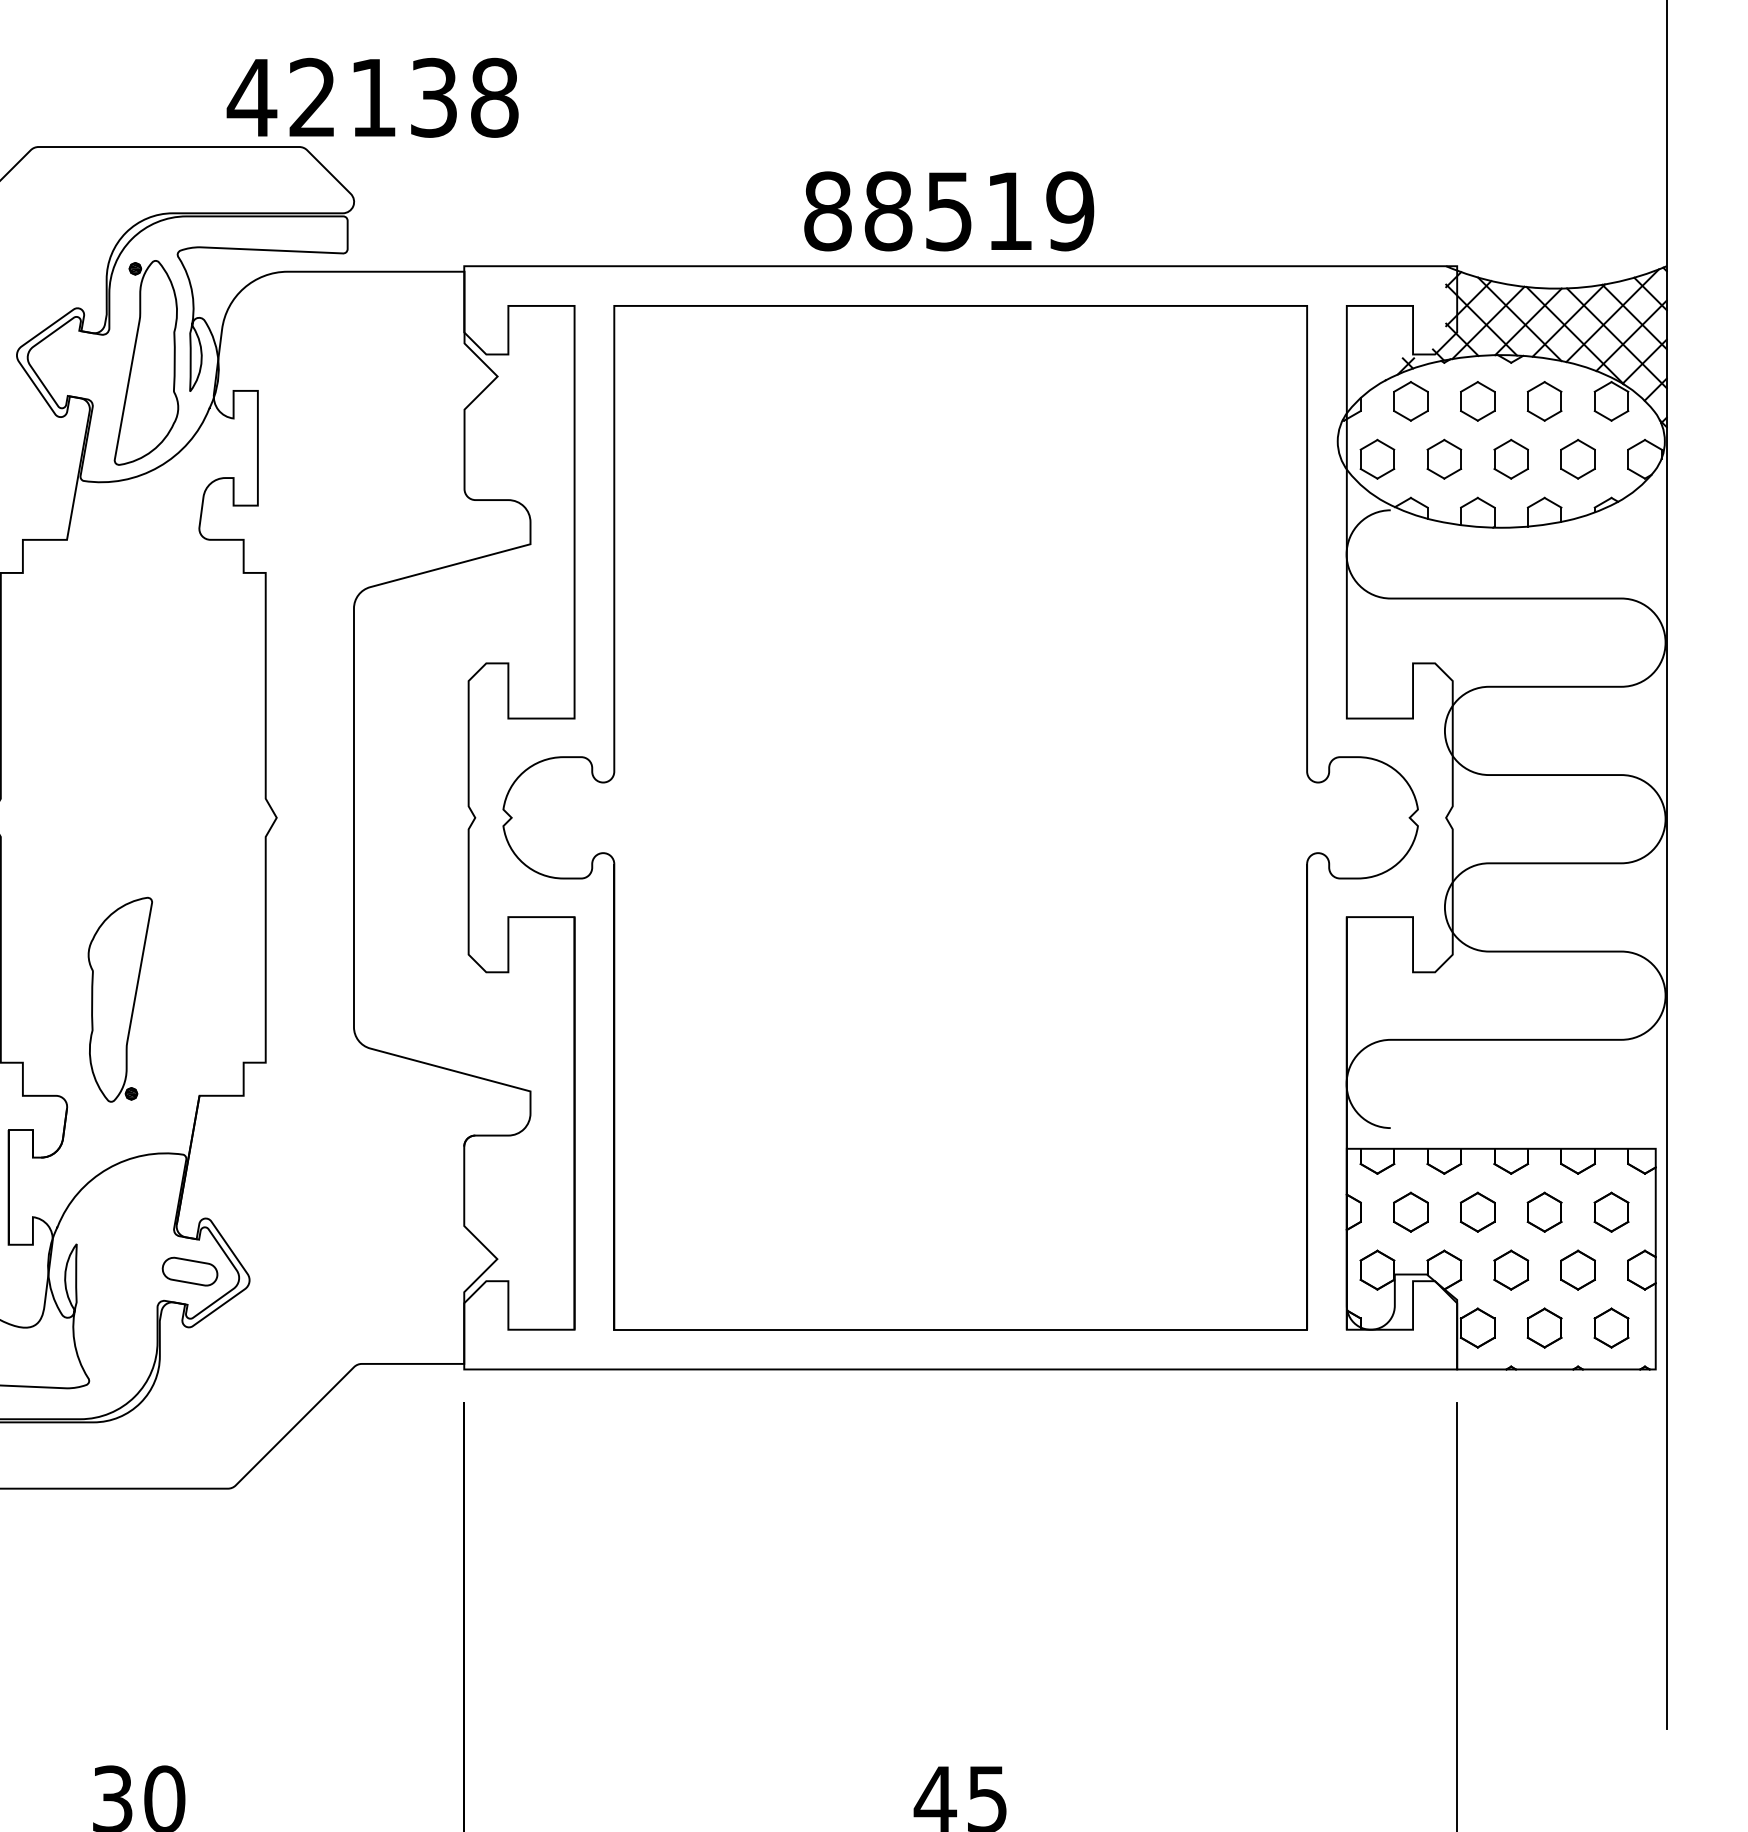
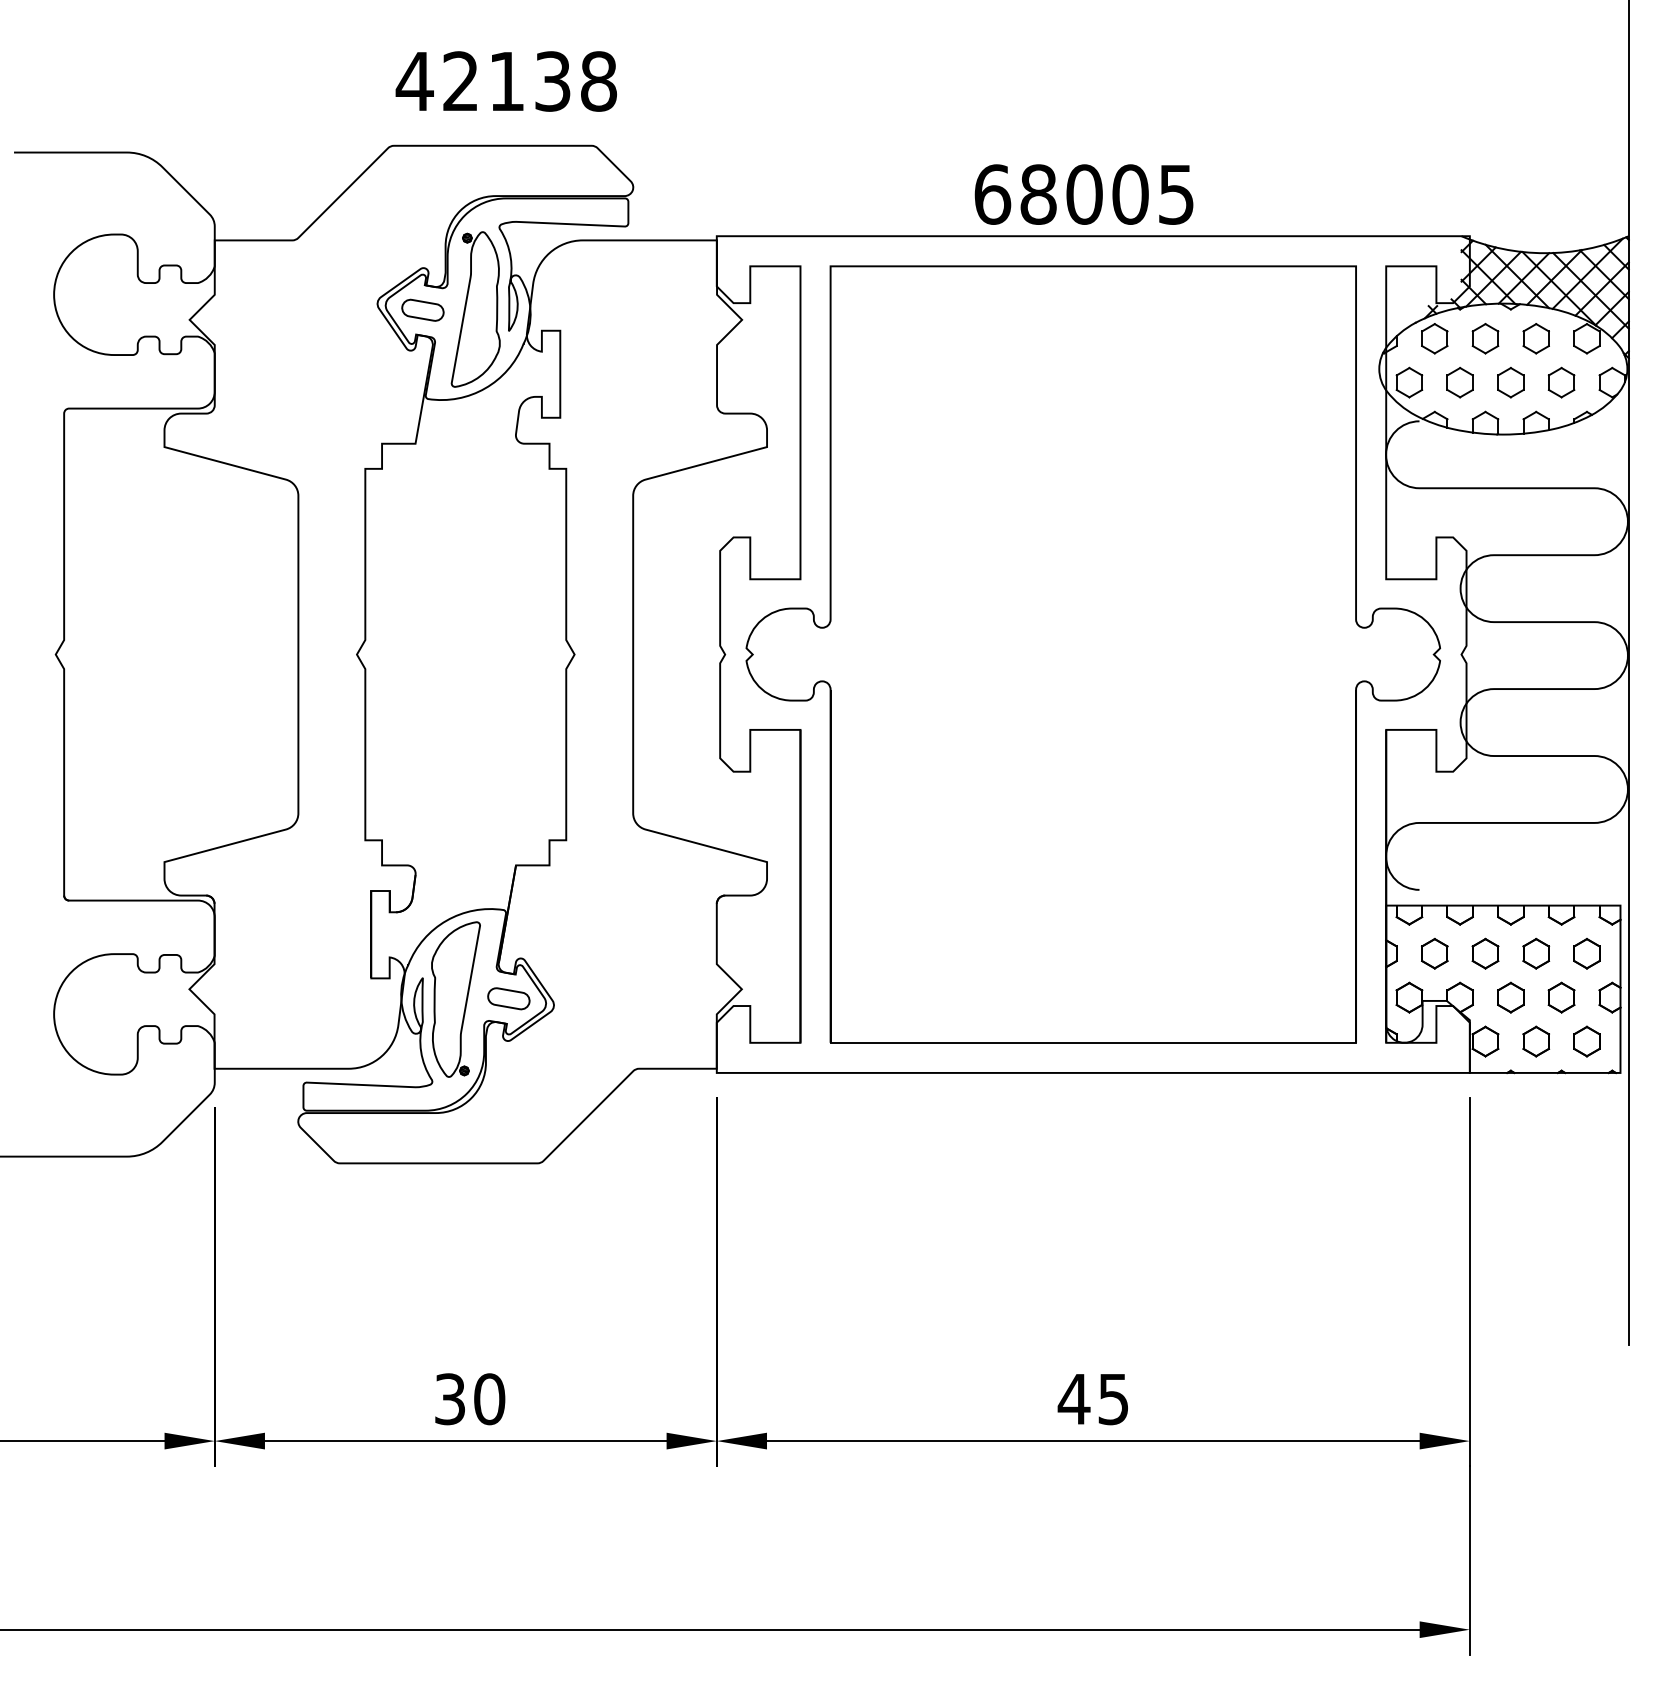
text: (371, 97) -> (505, 81), moved
text: (949, 211) -> (1084, 194), 88519 -> 68005
part: (76, 362) -> (422, 309), added
part: (119, 999) -> (455, 999), moved

